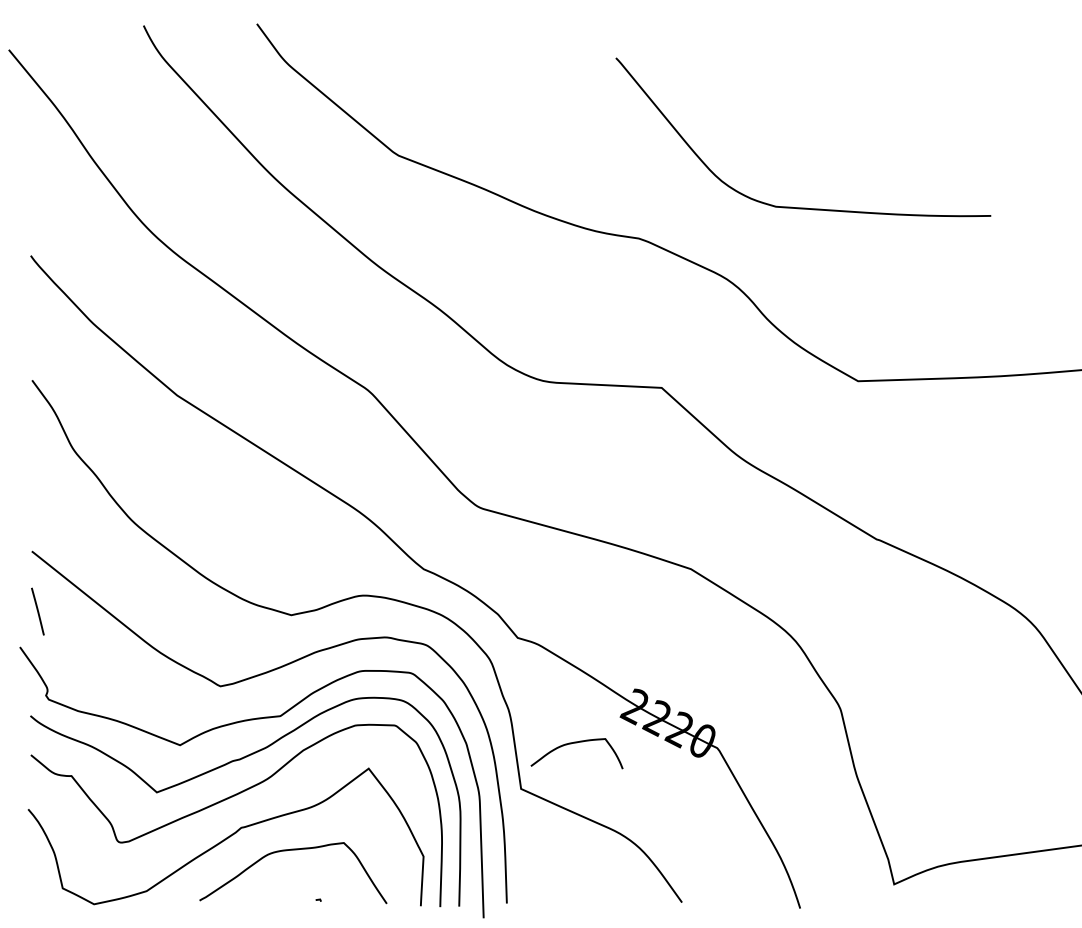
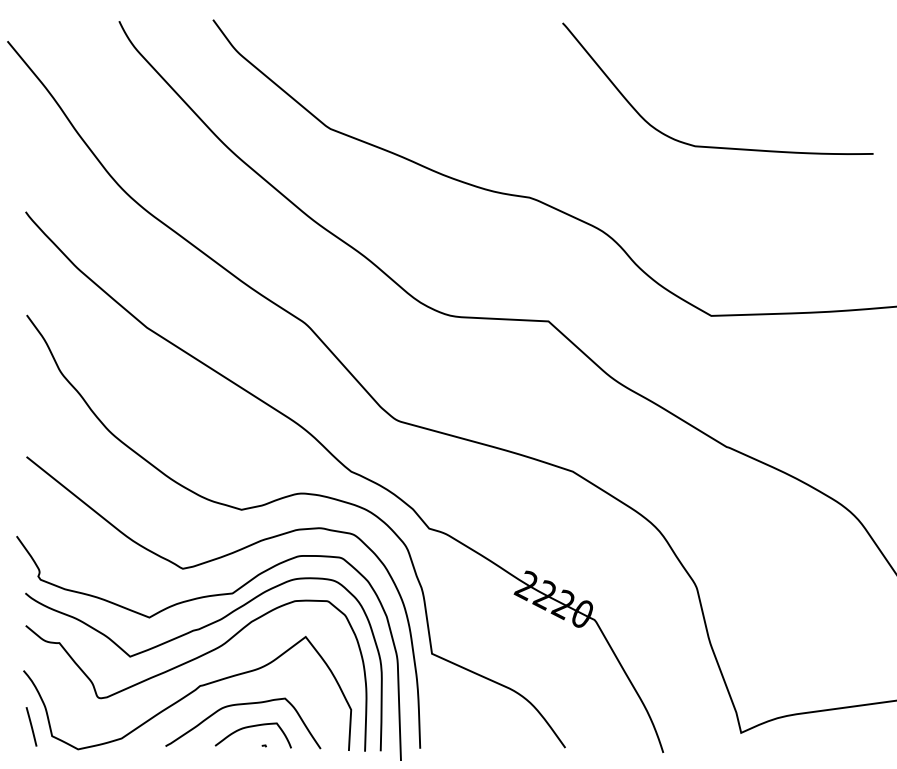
curve: (802, 206) -> (717, 146), moved
line: (37, 611) -> (31, 726), moved
curve: (575, 743) -> (252, 727), moved

